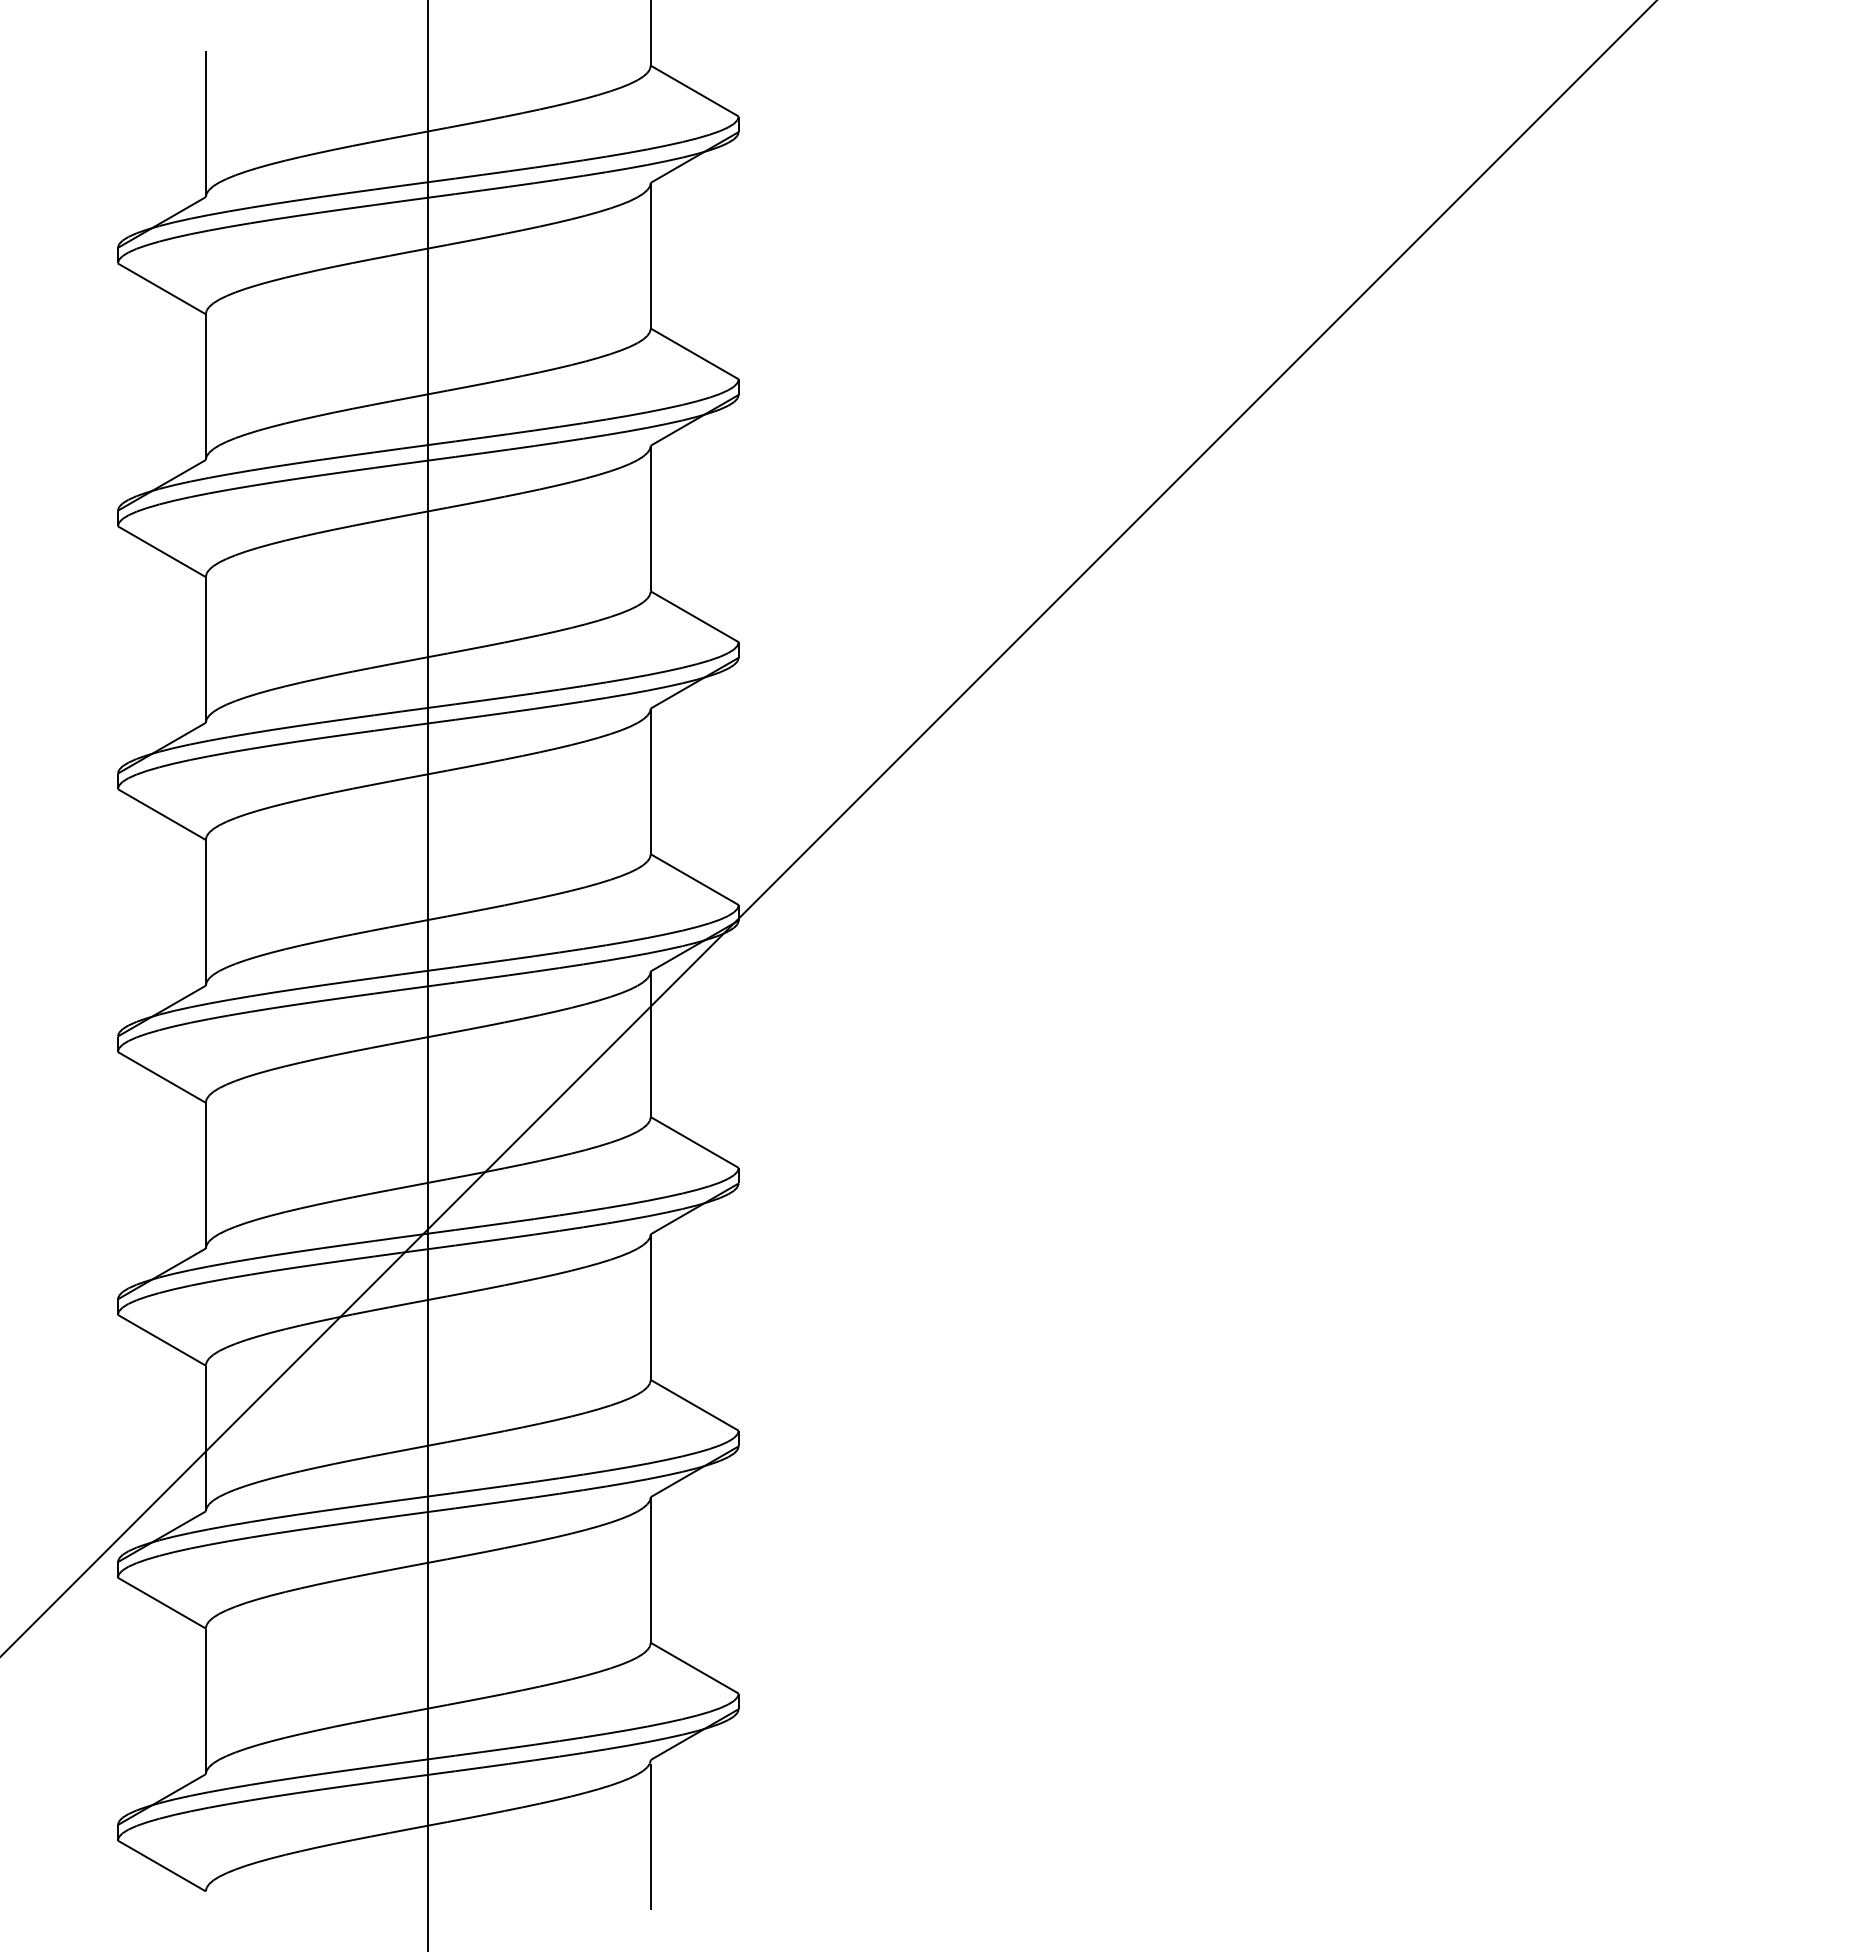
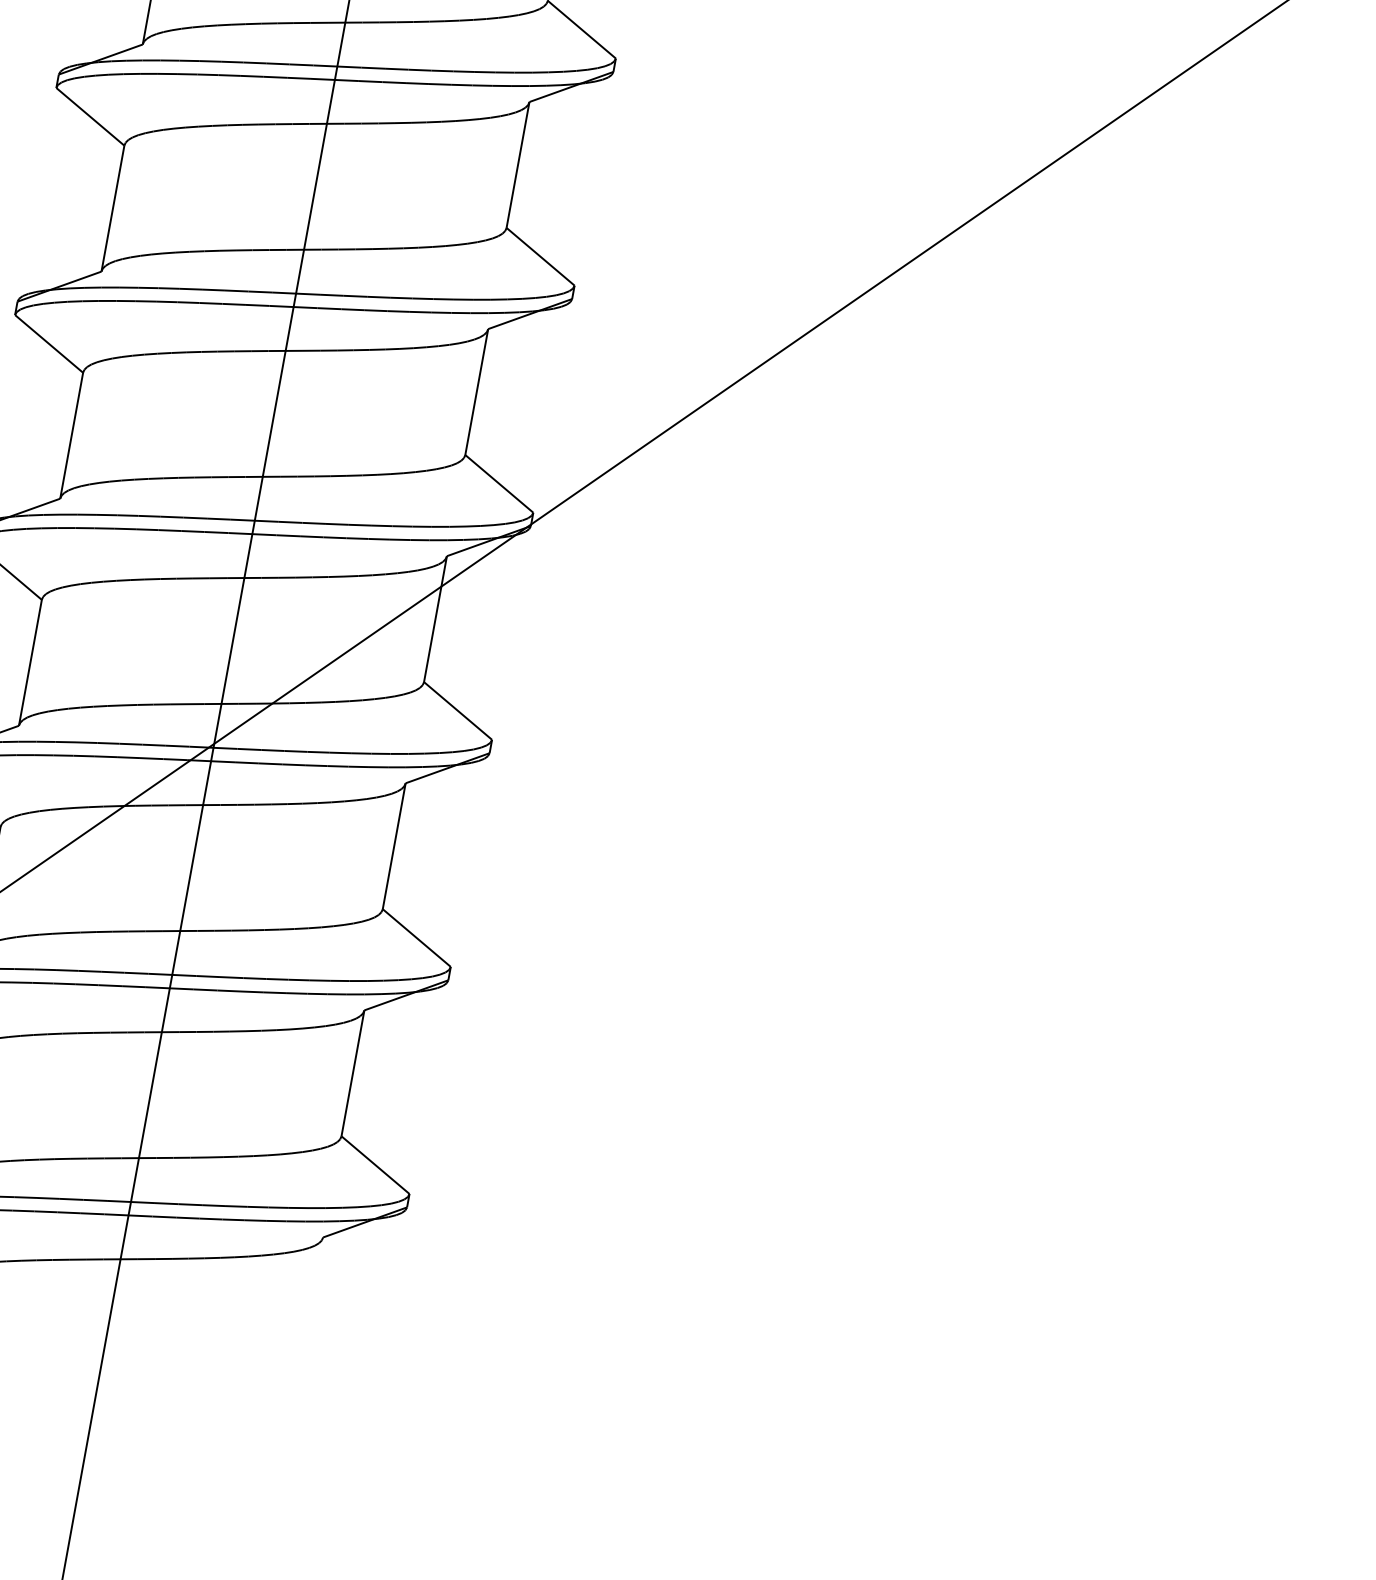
line: (650, 1836) -> (310, 1303), removed

